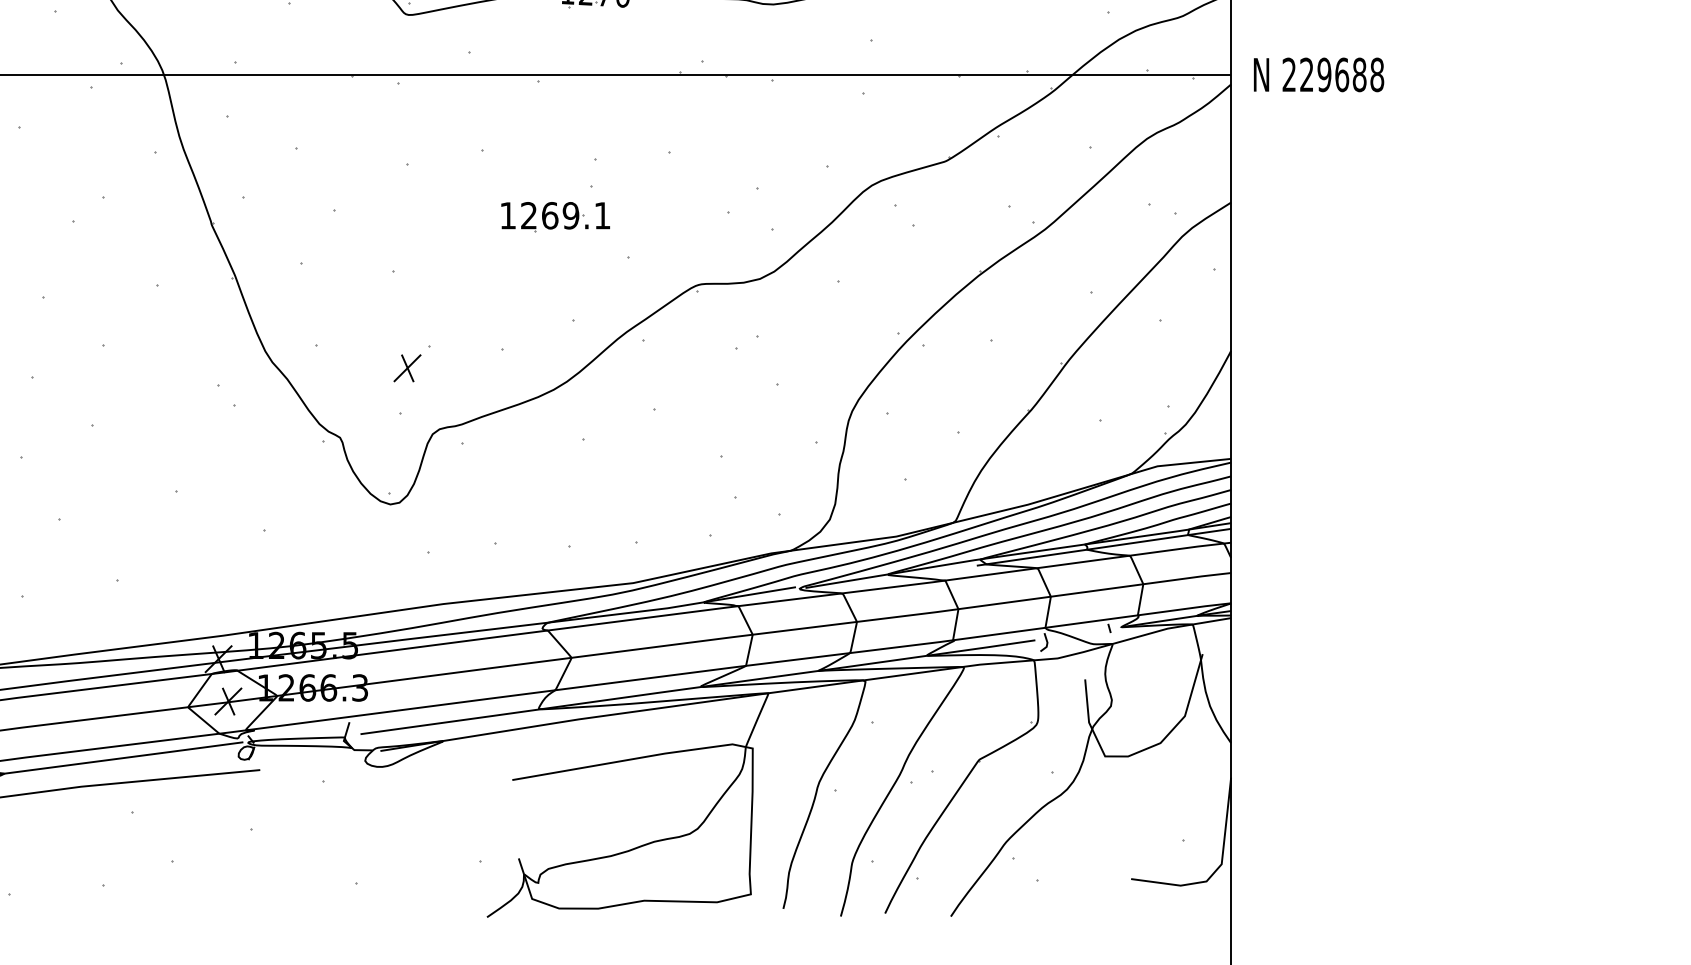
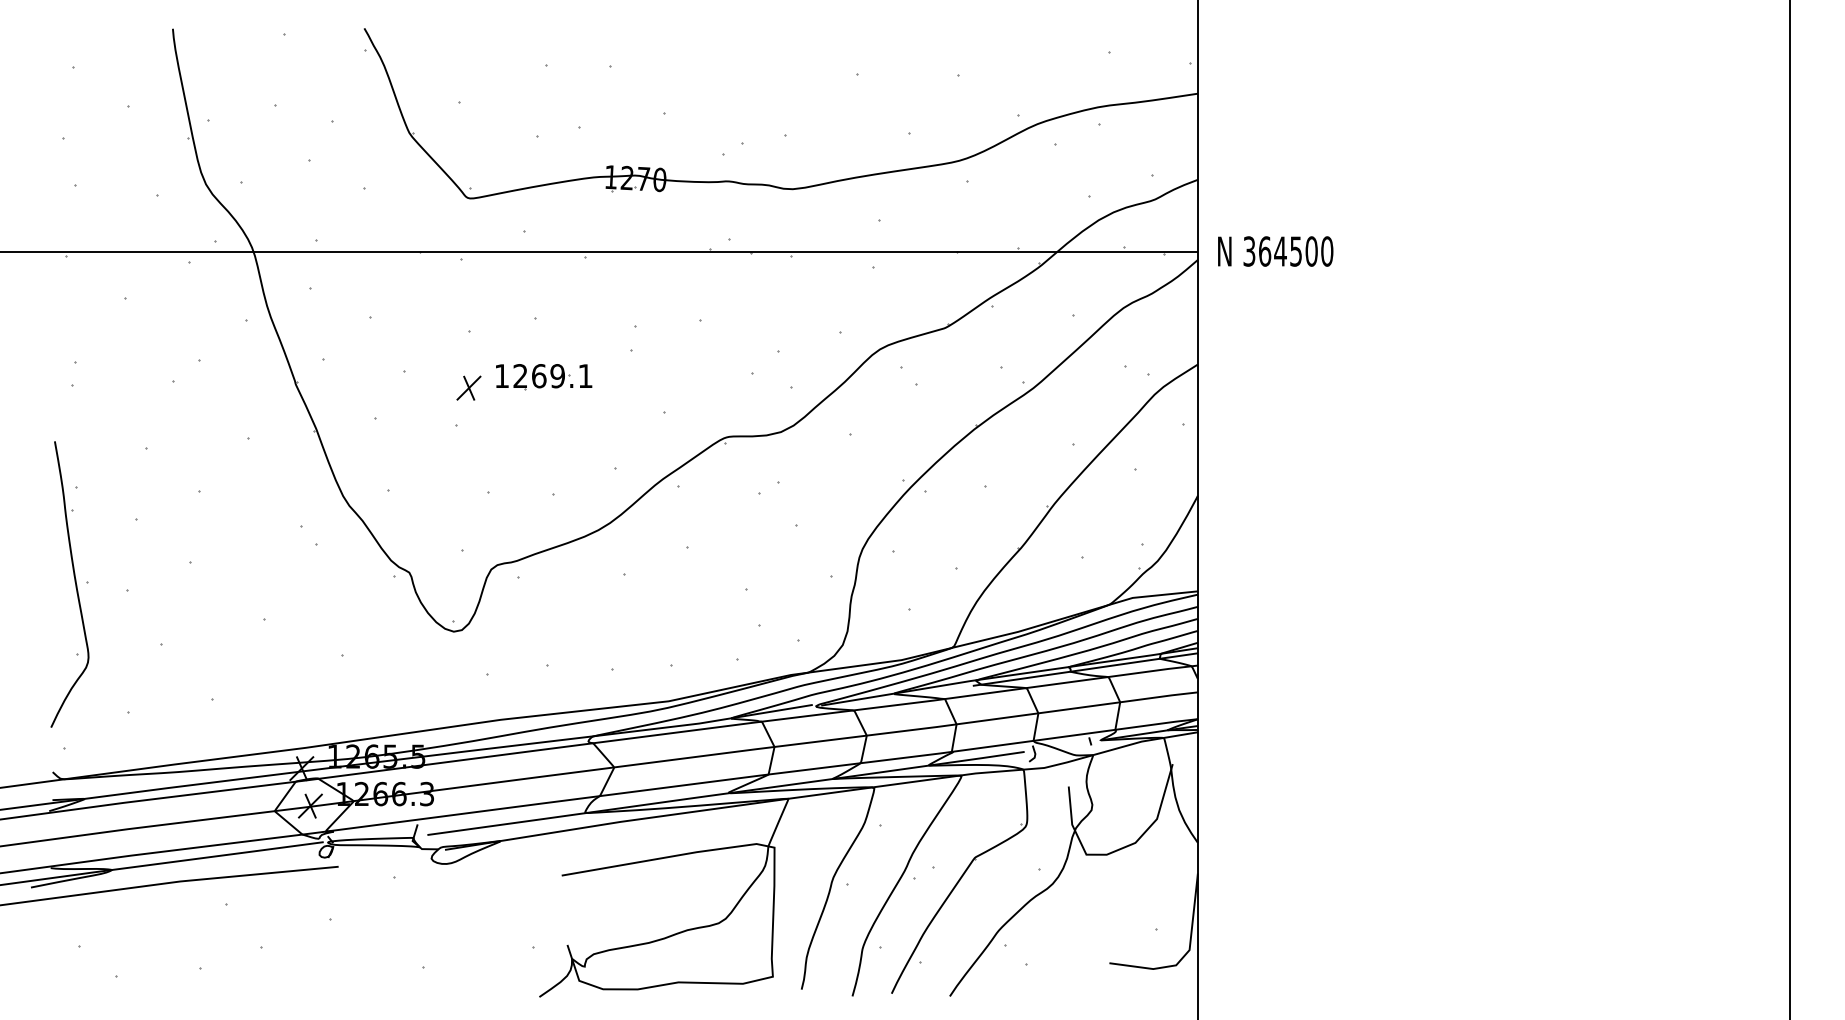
text: (1333, 74) -> (1288, 251), 229688 -> 364500
part: (556, 217) -> (544, 377), moved
part: (406, 367) -> (468, 387), moved

